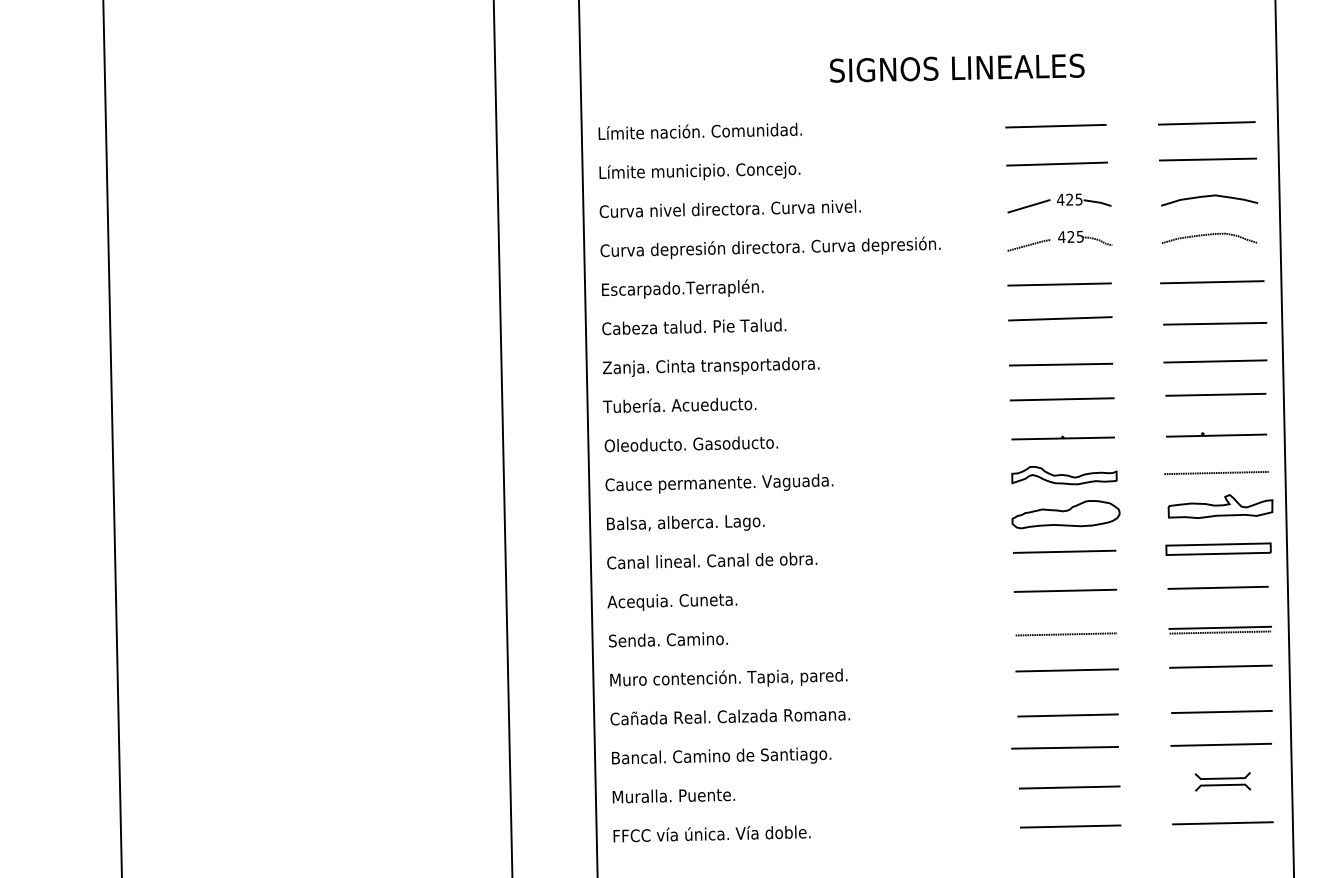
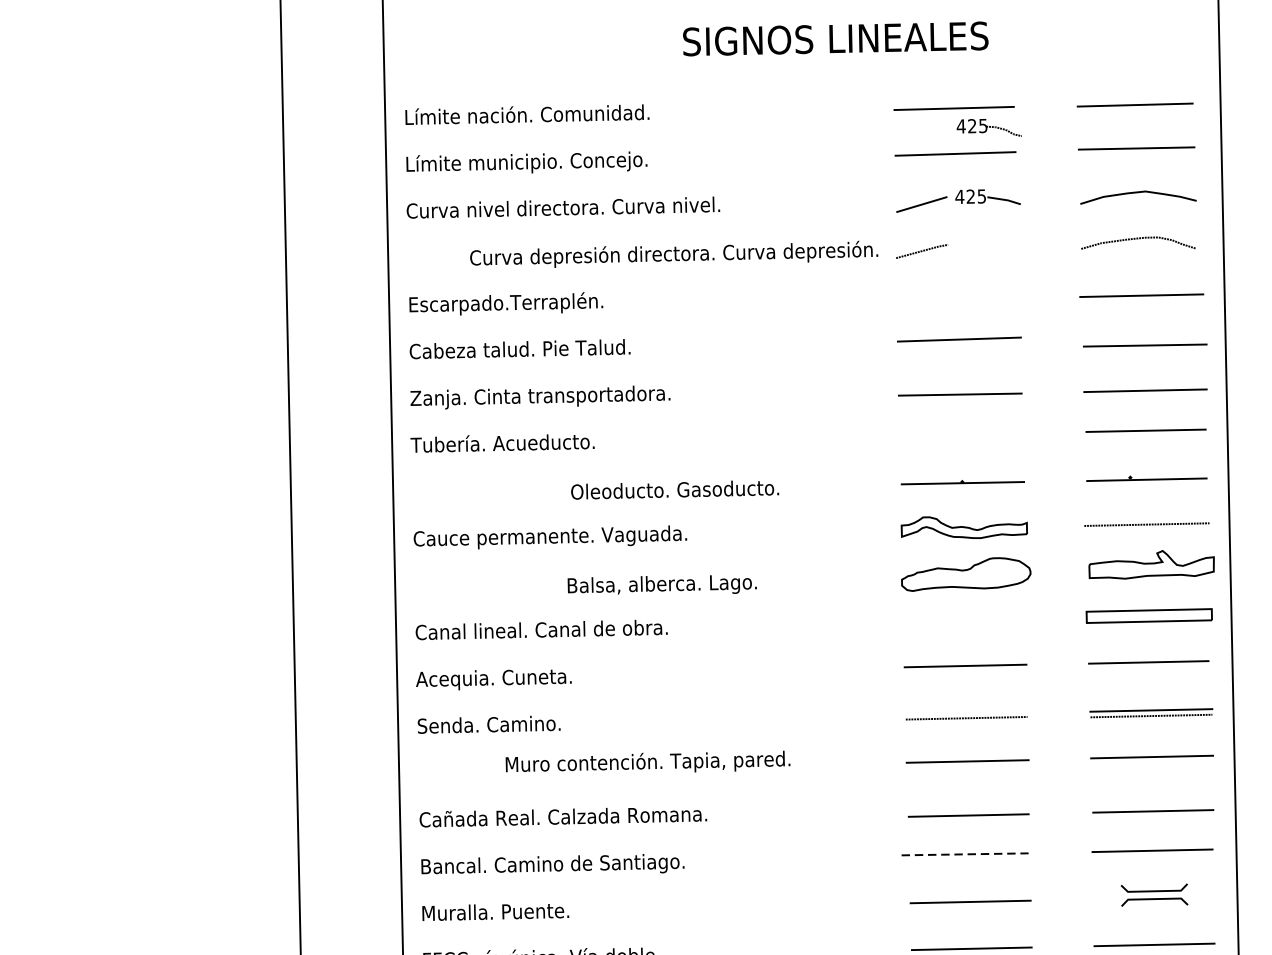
part: (1085, 238) -> (989, 128), moved
text: (770, 247) -> (674, 254), moved
line: (1059, 284) -> (958, 298), removed
line: (1061, 399) -> (960, 436), removed
text: (690, 444) -> (674, 490), moved
text: (685, 523) -> (662, 585), moved
line: (1064, 551) -> (964, 618), removed
text: (728, 677) -> (647, 761), moved
line: (1065, 747) -> (965, 853), solid -> dashed

